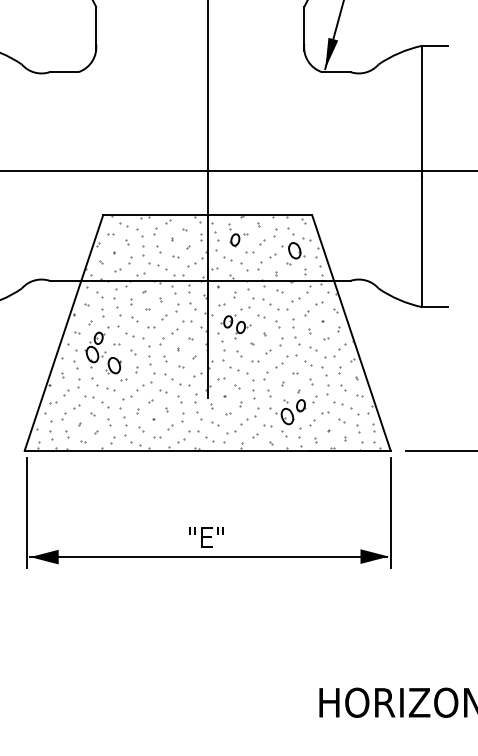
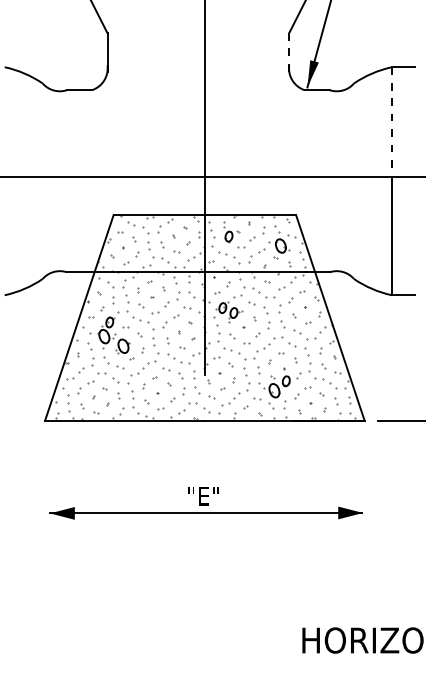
line: (304, 27) -> (289, 51), solid -> dashed
line: (421, 111) -> (391, 124), solid -> dashed
line: (26, 512) -> (46, 474), removed
line: (390, 512) -> (364, 474), removed

